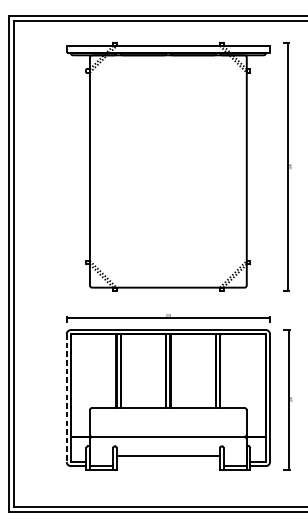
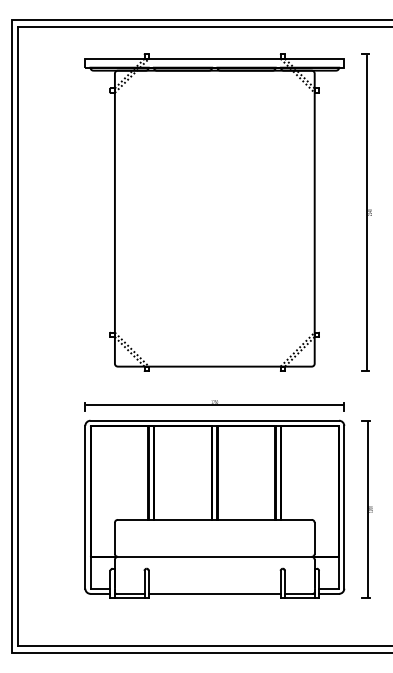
line: (66, 398) -> (85, 507), dashed -> solid
line: (168, 455) -> (214, 593), moved

